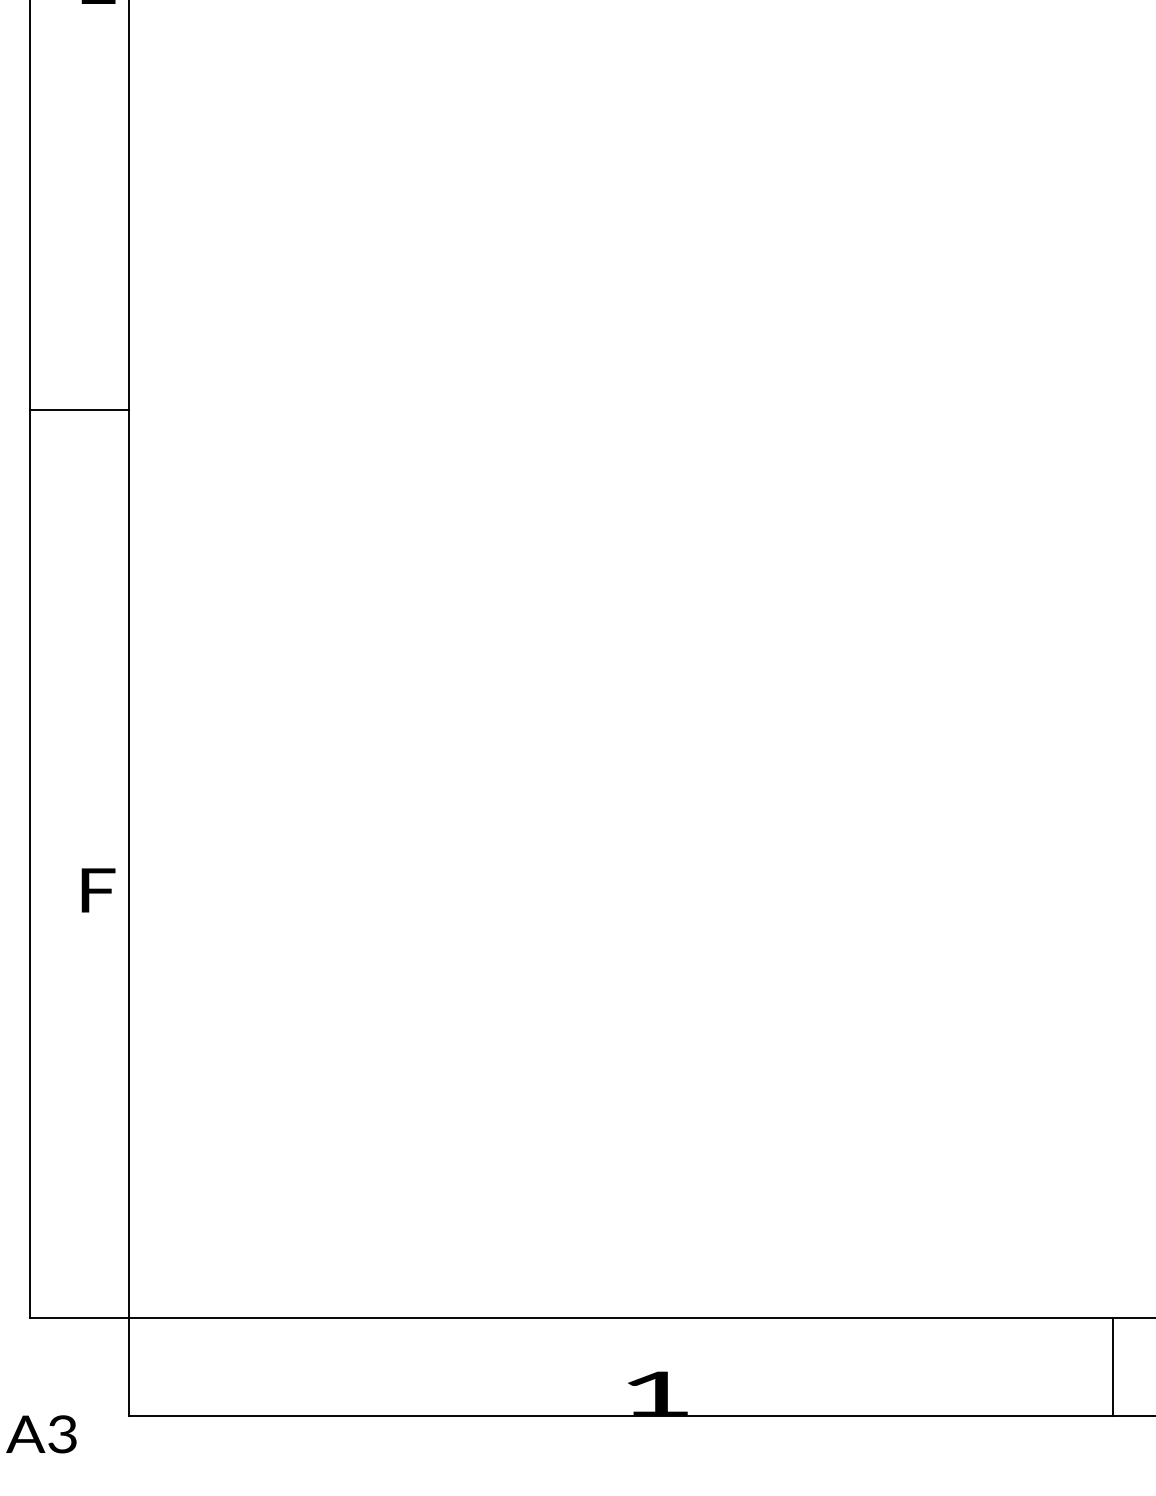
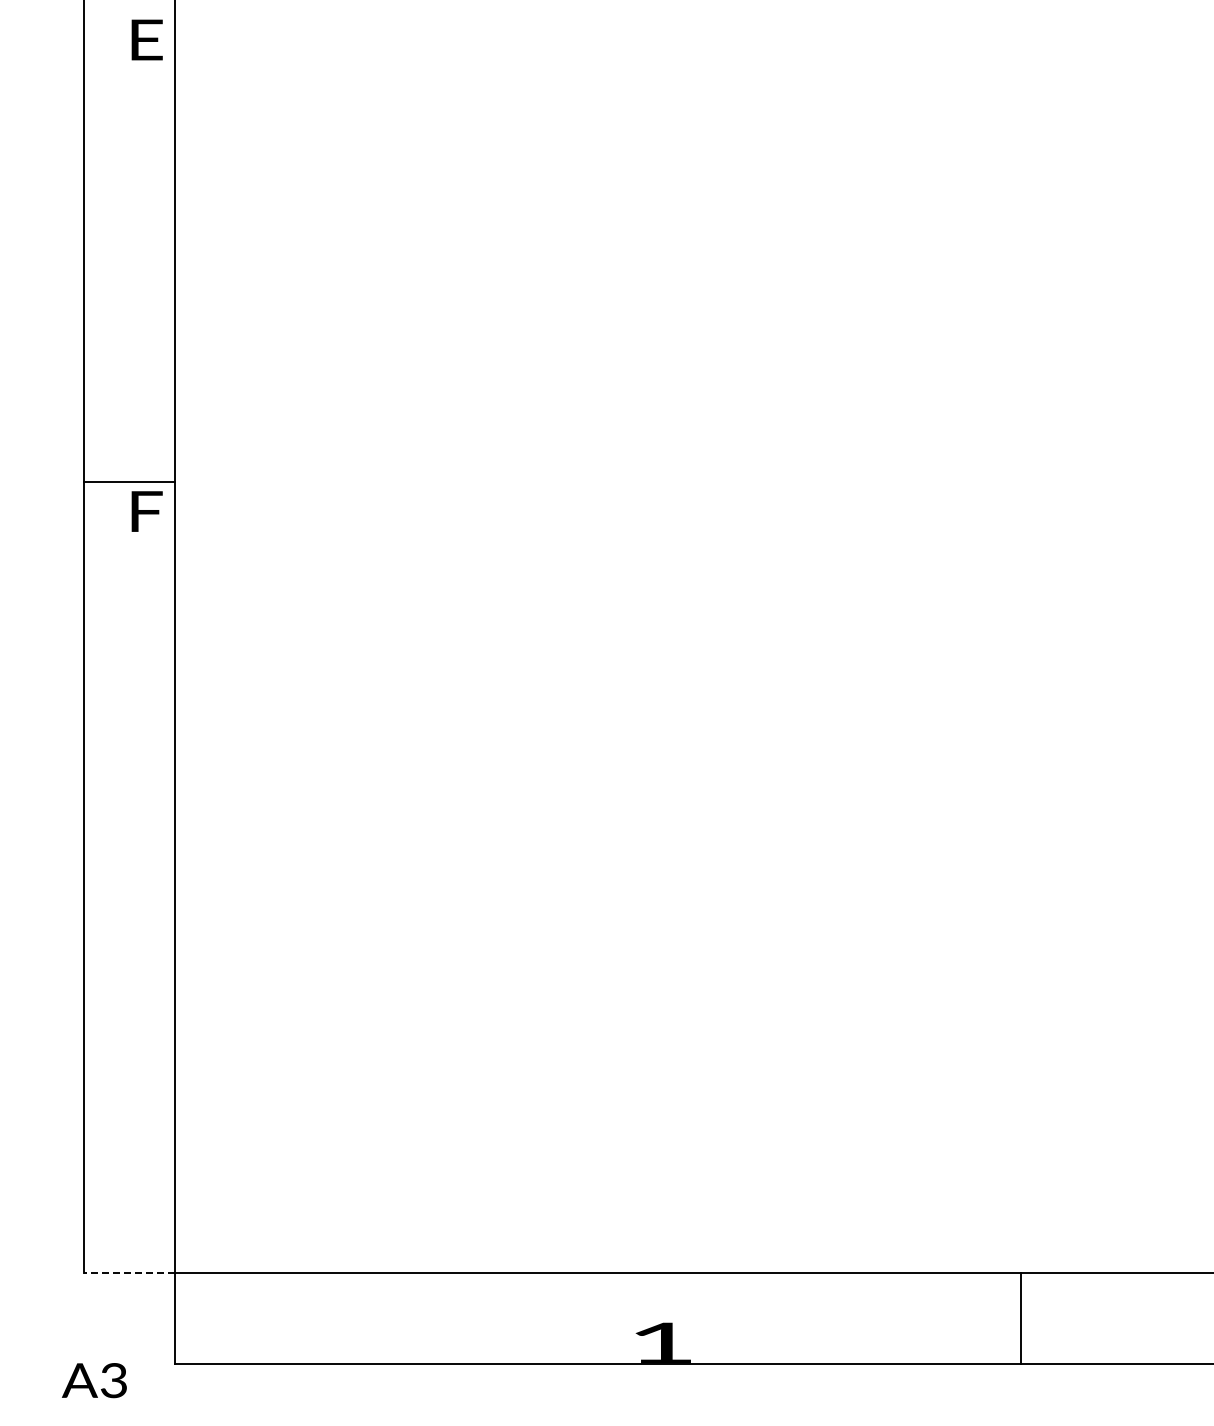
line: (79, 409) -> (129, 481), moved
text: (97, 890) -> (146, 511), moved
line: (79, 1318) -> (129, 1273), solid -> dashed
line: (1112, 1367) -> (1021, 1318), moved

